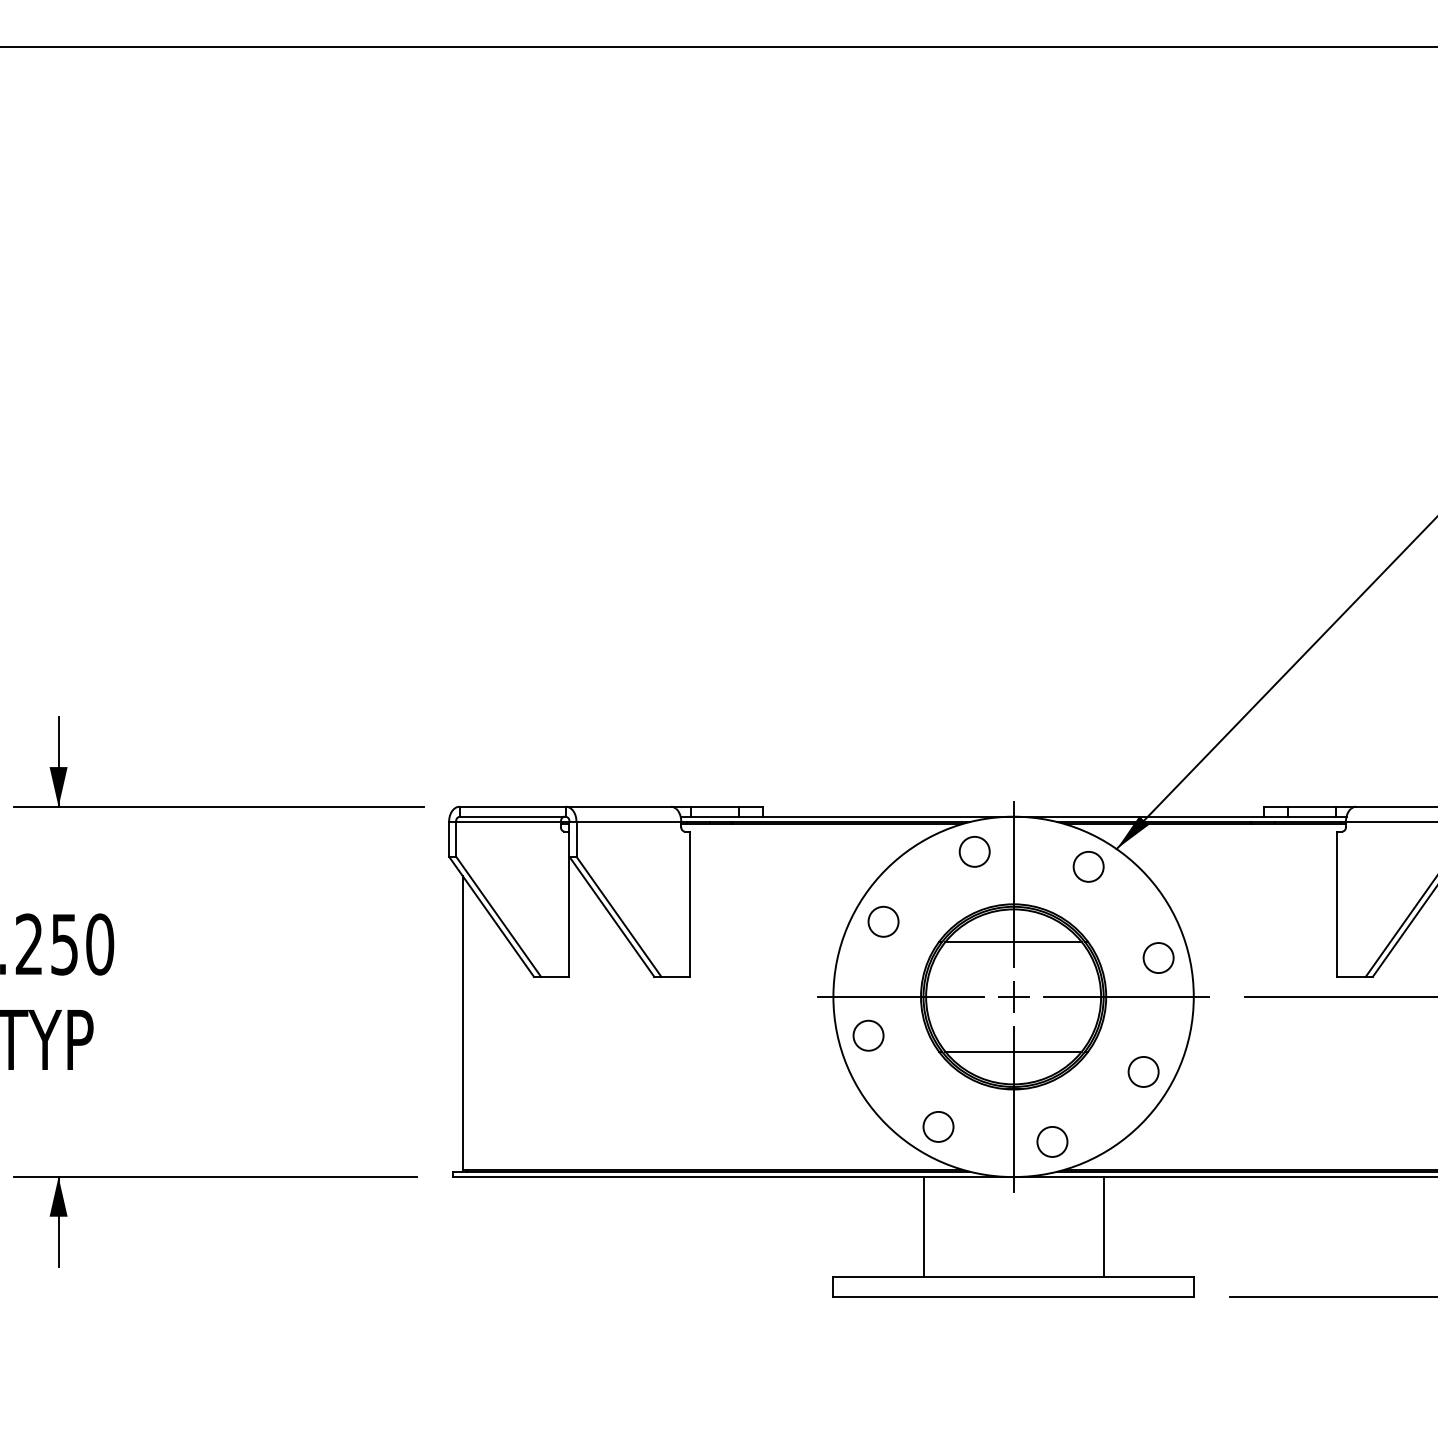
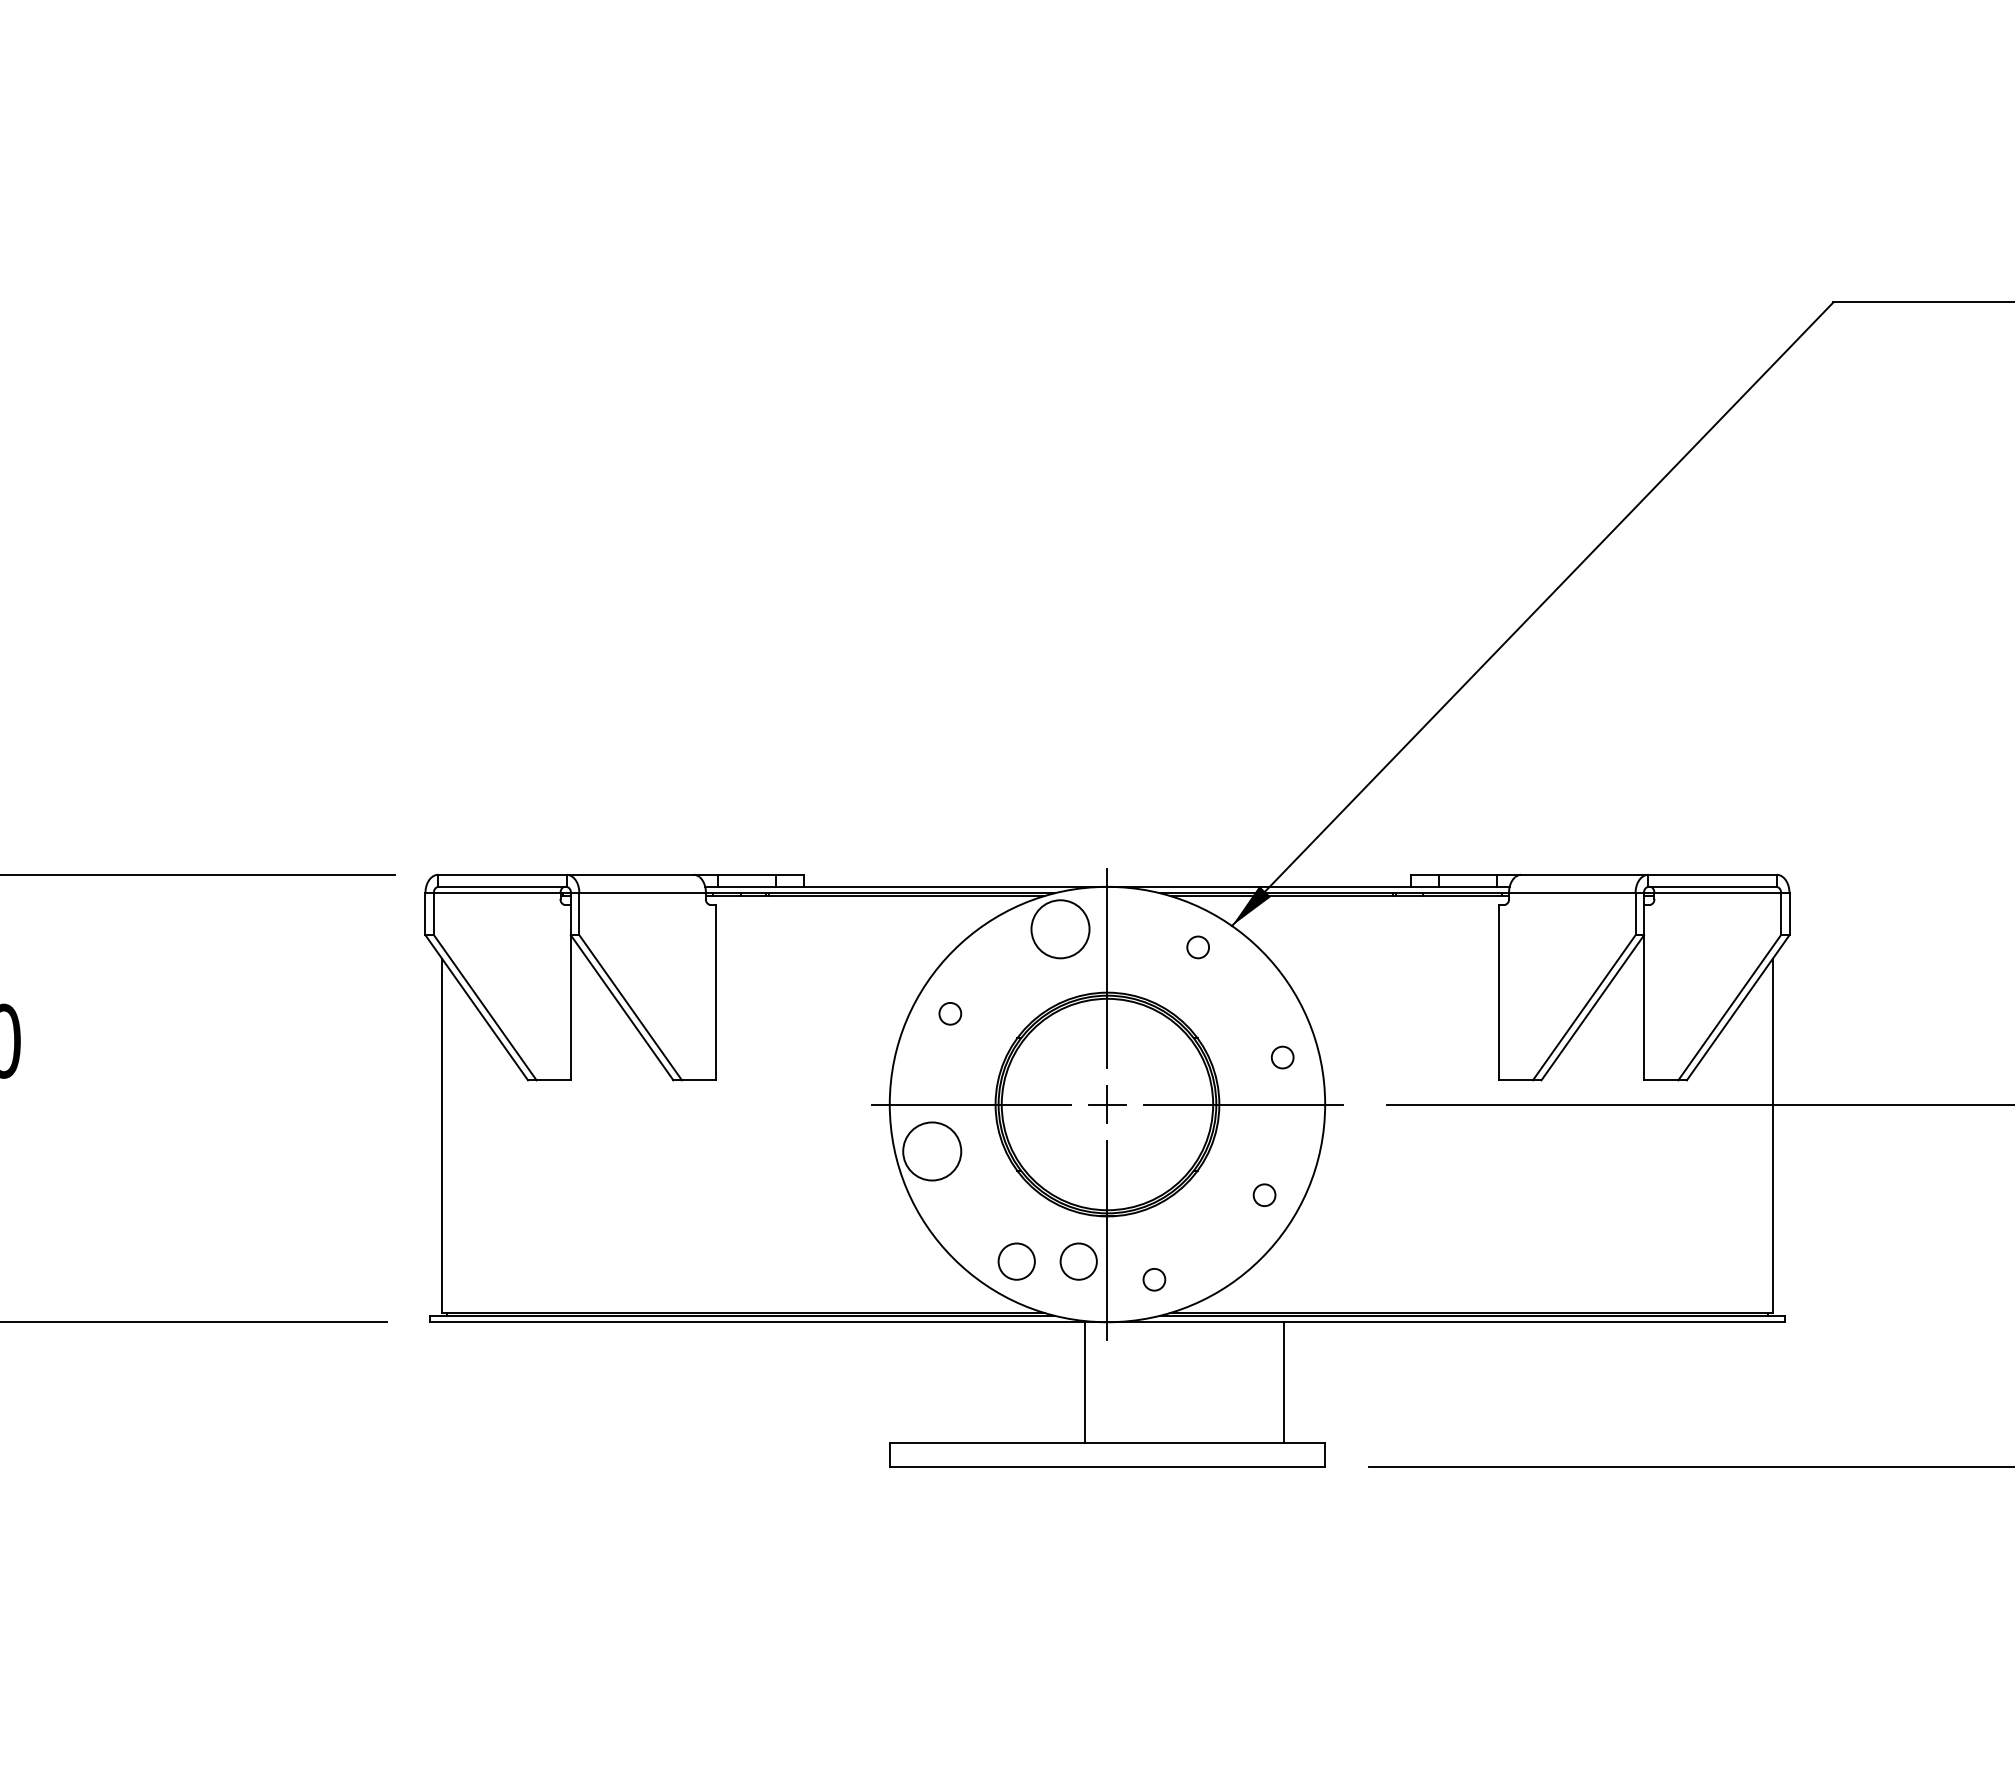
circle: (974, 852) -> (1060, 929), size x1.6
circle: (1088, 866) -> (1198, 947), size x0.6
circle: (883, 921) -> (950, 1013), size x0.6
line: (1012, 942) -> (1106, 1038), removed
circle: (1158, 957) -> (1282, 1057), size x0.6
circle: (868, 1035) -> (932, 1151), size x1.6
line: (1012, 1051) -> (1106, 1170), removed
circle: (1143, 1072) -> (1264, 1195), size x0.6
circle: (989, 1126) -> (1078, 1261), added
circle: (1052, 1141) -> (1154, 1279), size x0.6
line: (923, 1226) -> (1084, 1382), moved
line: (1103, 1226) -> (1284, 1382), moved

